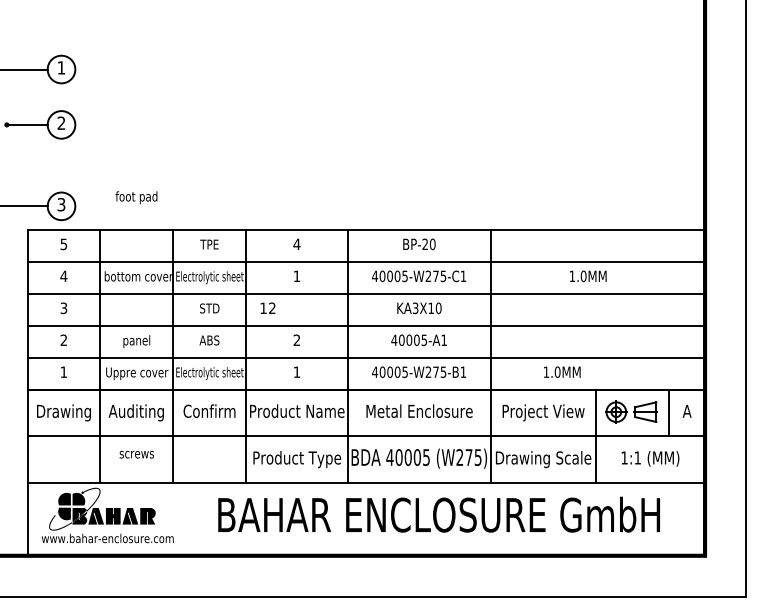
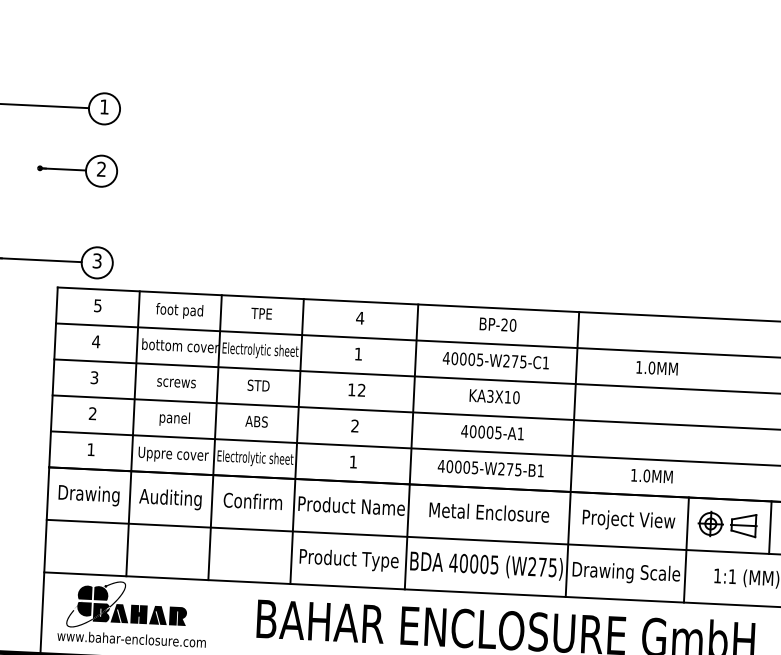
text: (136, 197) -> (179, 310), moved
text: (588, 276) -> (657, 368), moved
text: (267, 307) -> (356, 389), moved
text: (136, 454) -> (176, 382), moved

